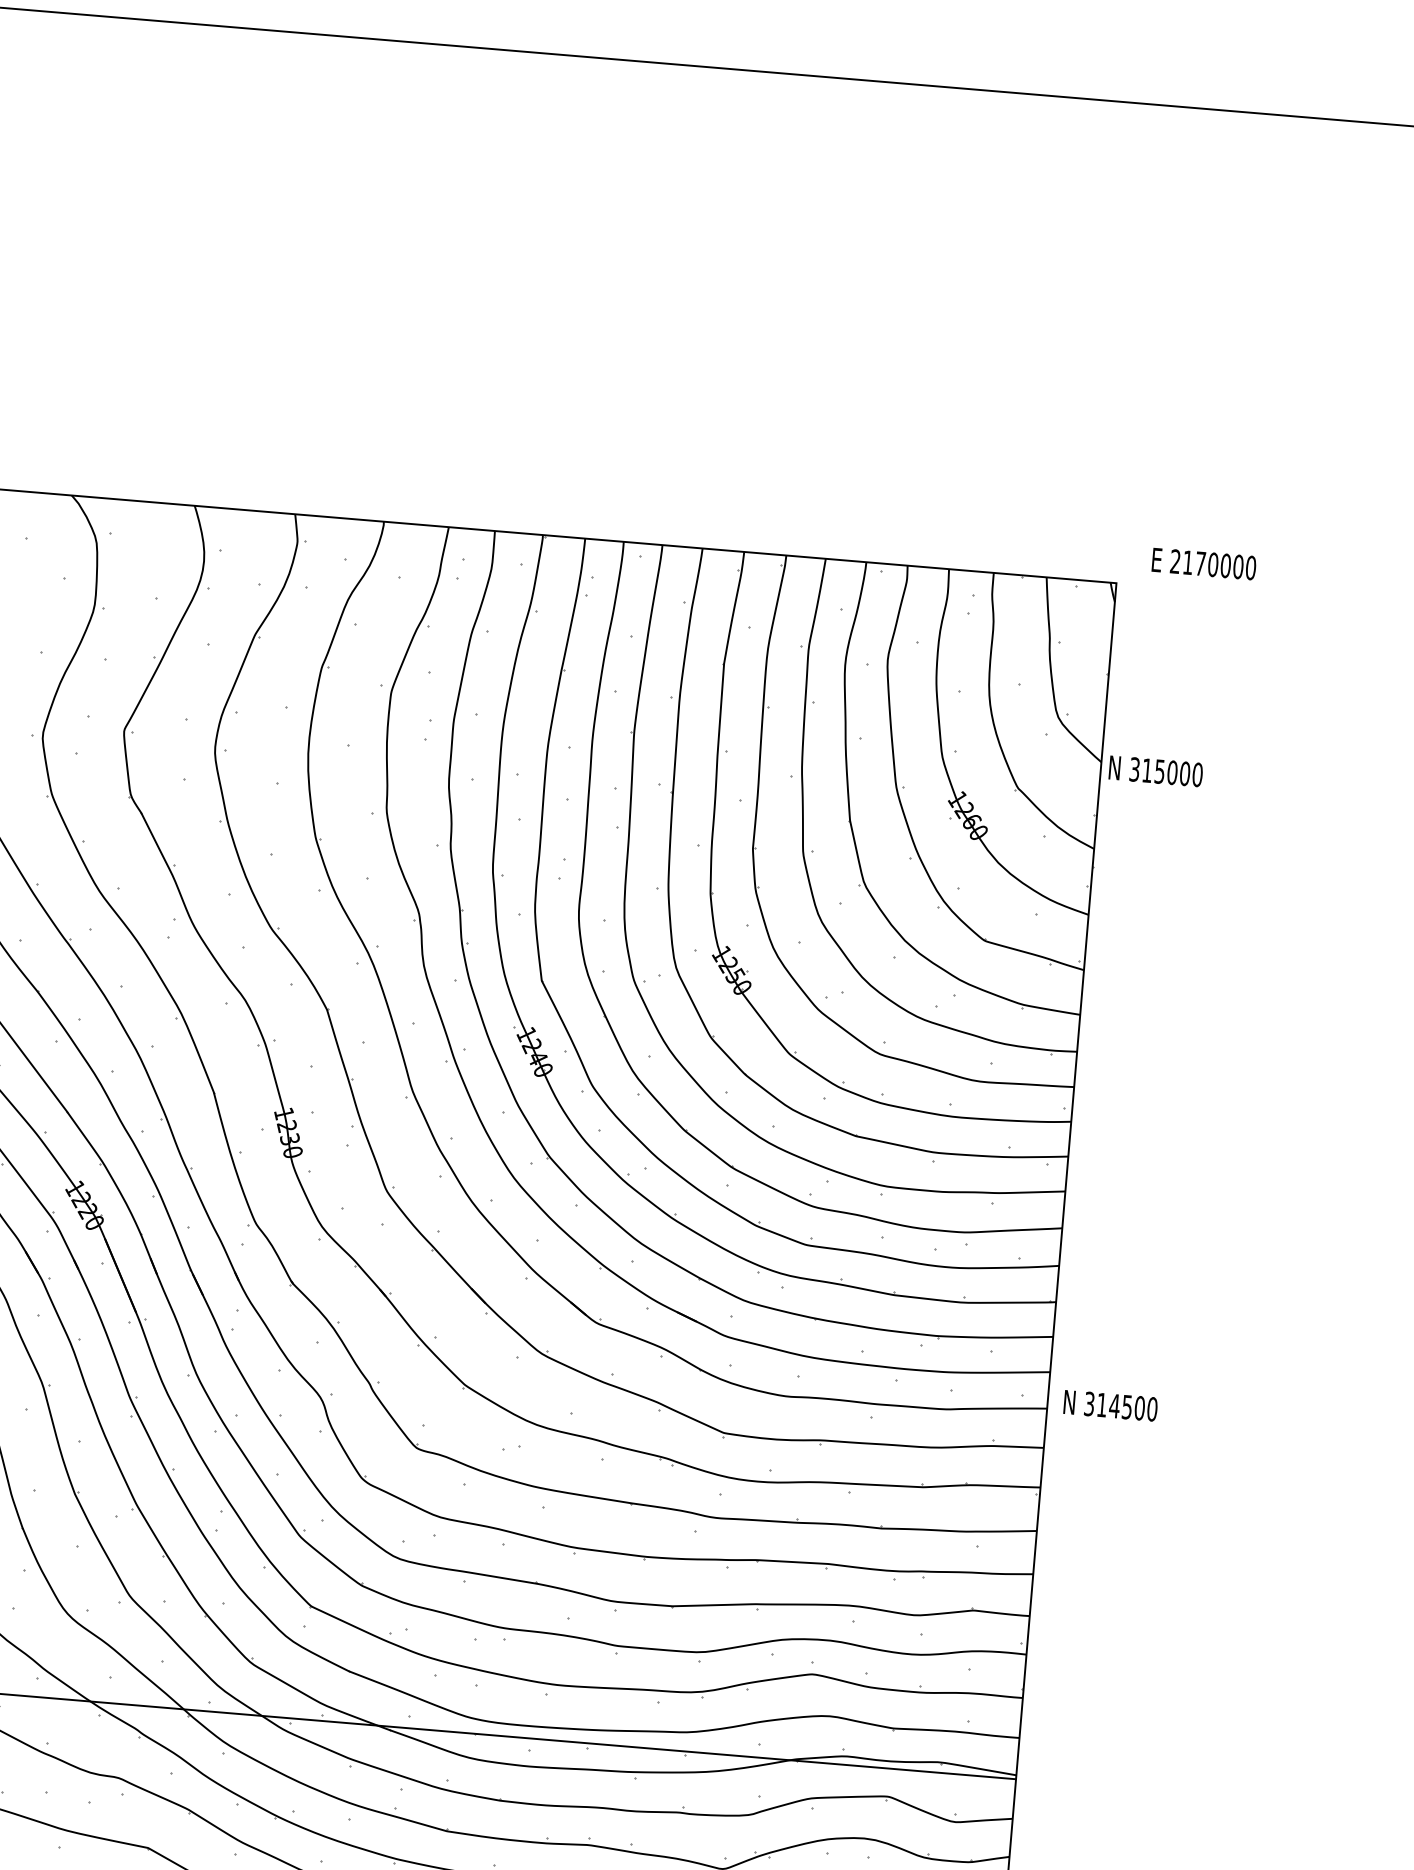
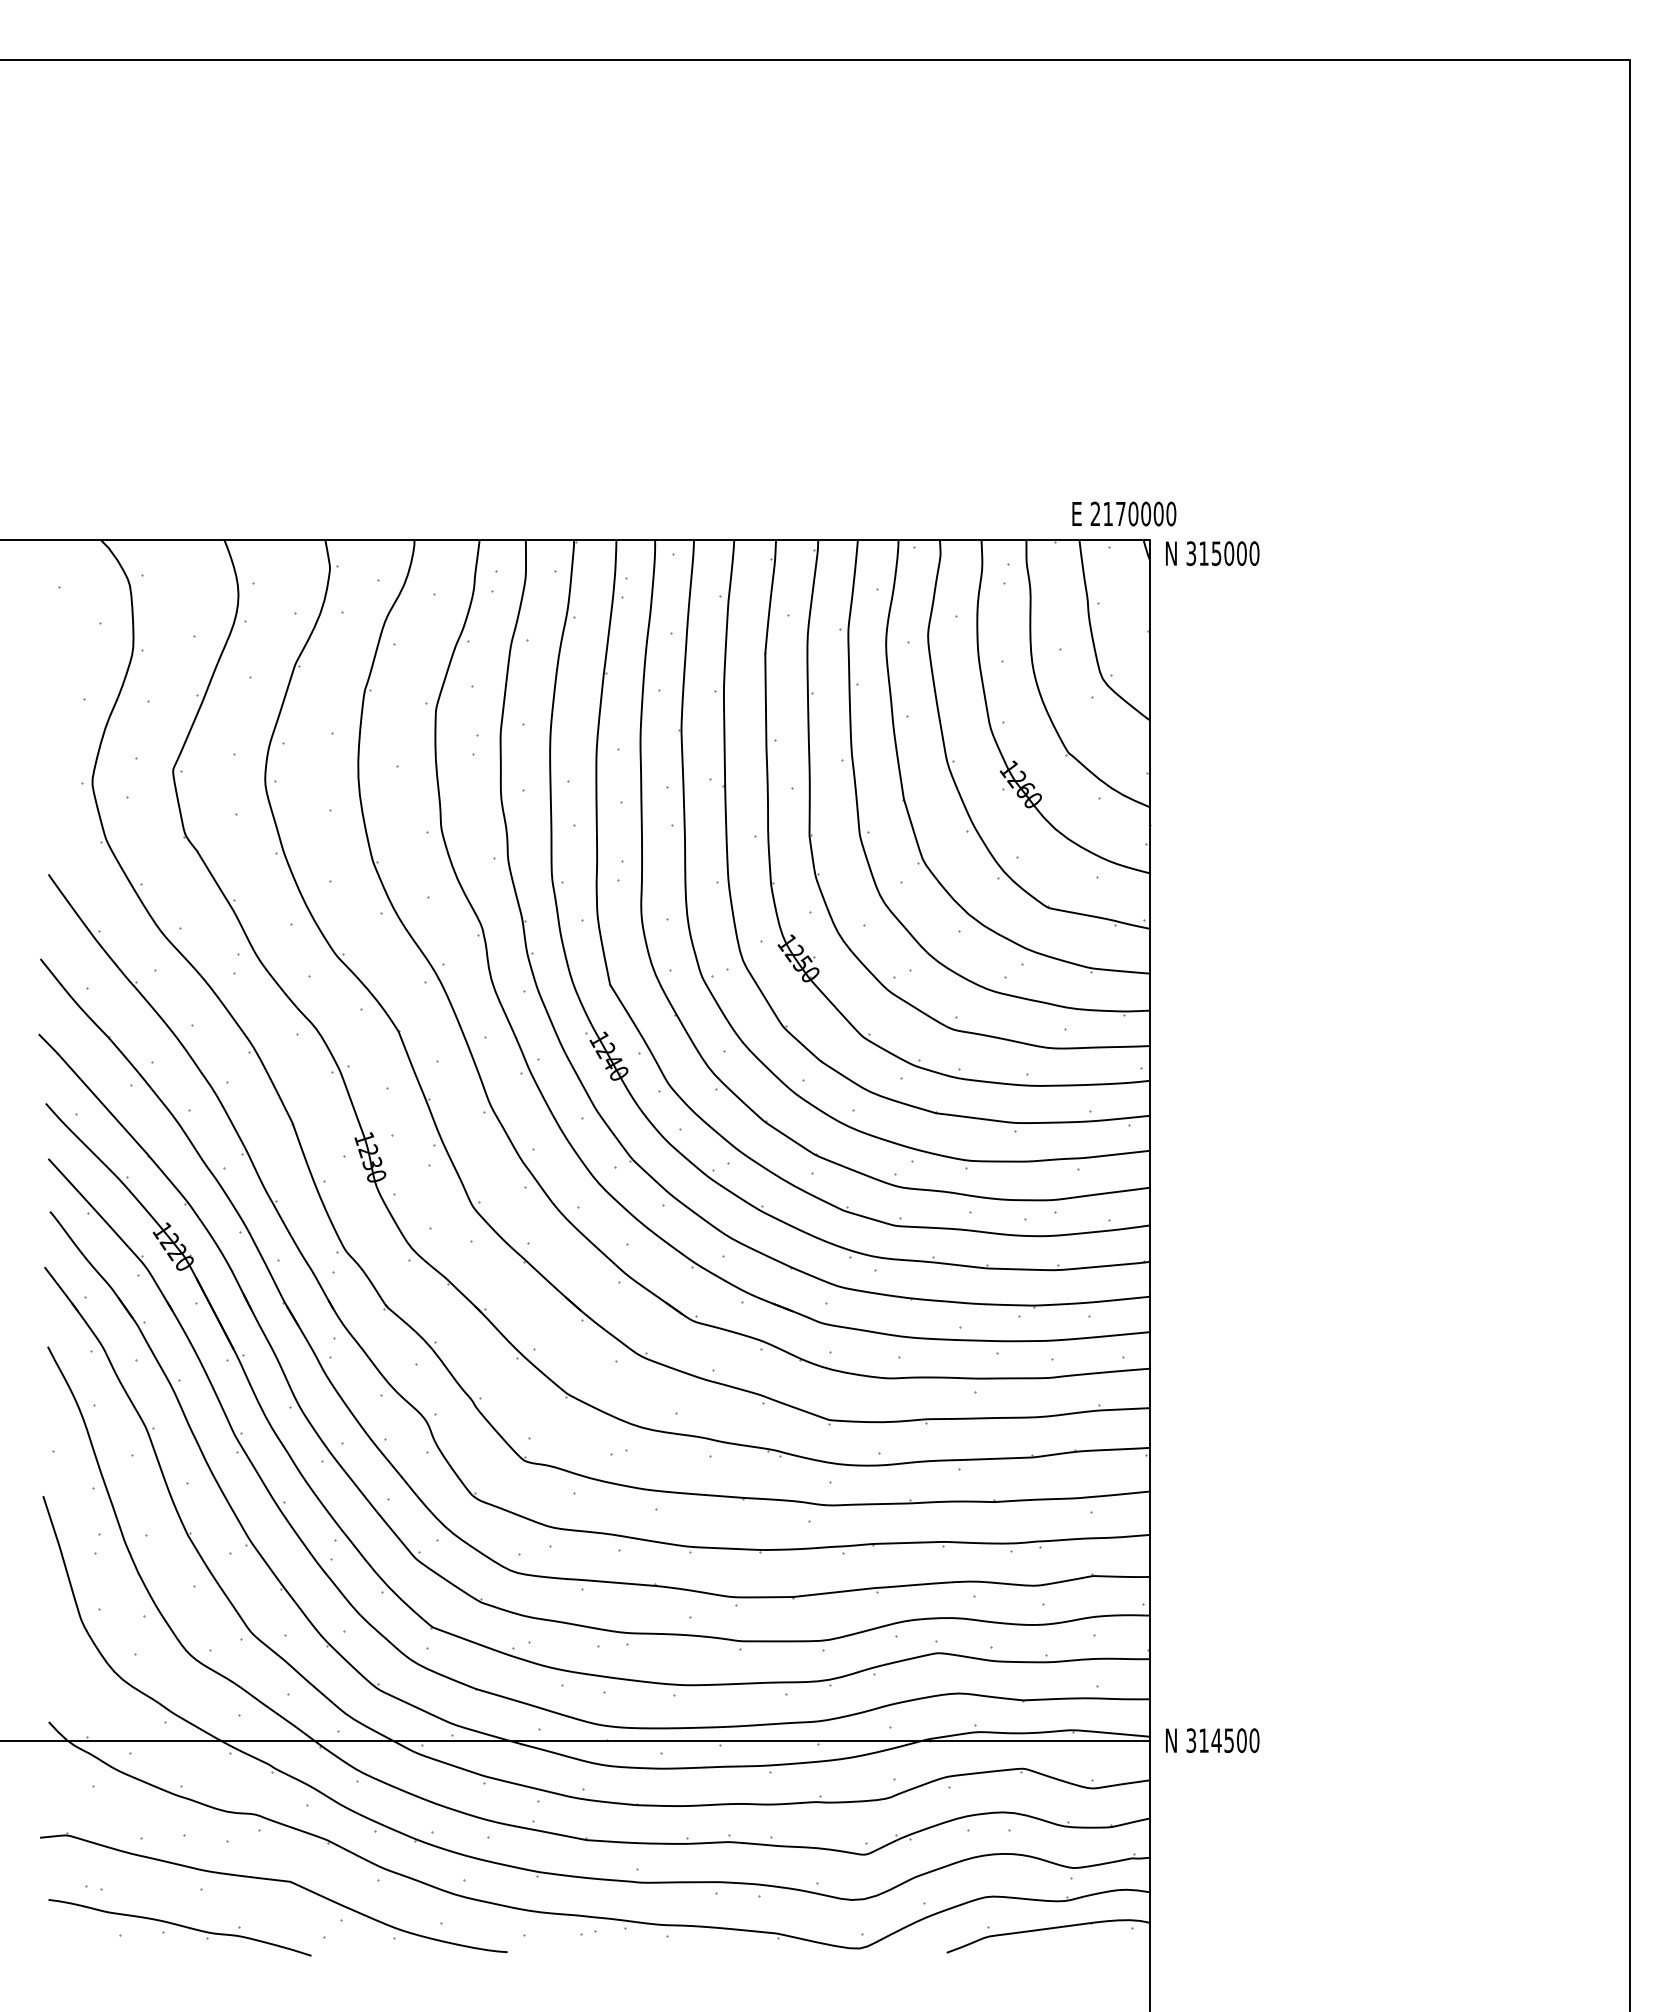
text: (1204, 563) -> (1124, 513), moved
text: (1155, 771) -> (1212, 553), moved
text: (1110, 1405) -> (1212, 1740), moved

